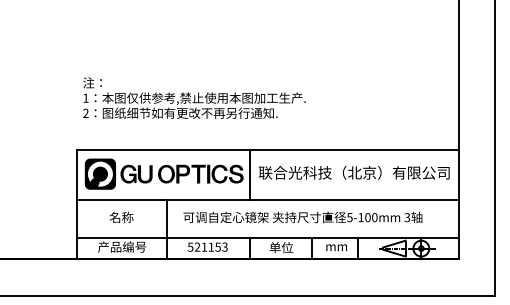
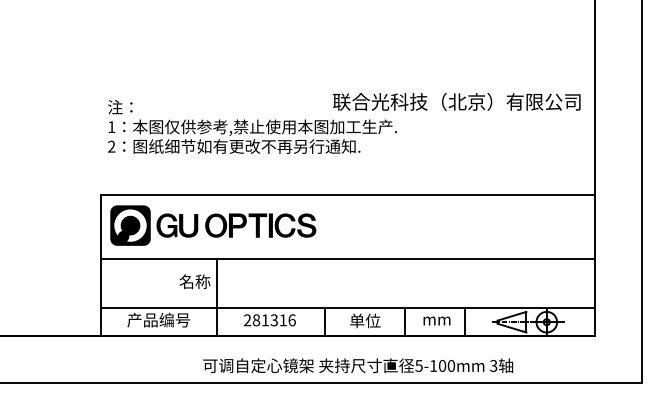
text: (354, 172) -> (456, 101), moved
line: (249, 174) -> (324, 226), removed
text: (121, 217) -> (194, 281), moved
text: (303, 217) -> (358, 365), moved
text: (207, 247) -> (269, 320), 521153 -> 281316

